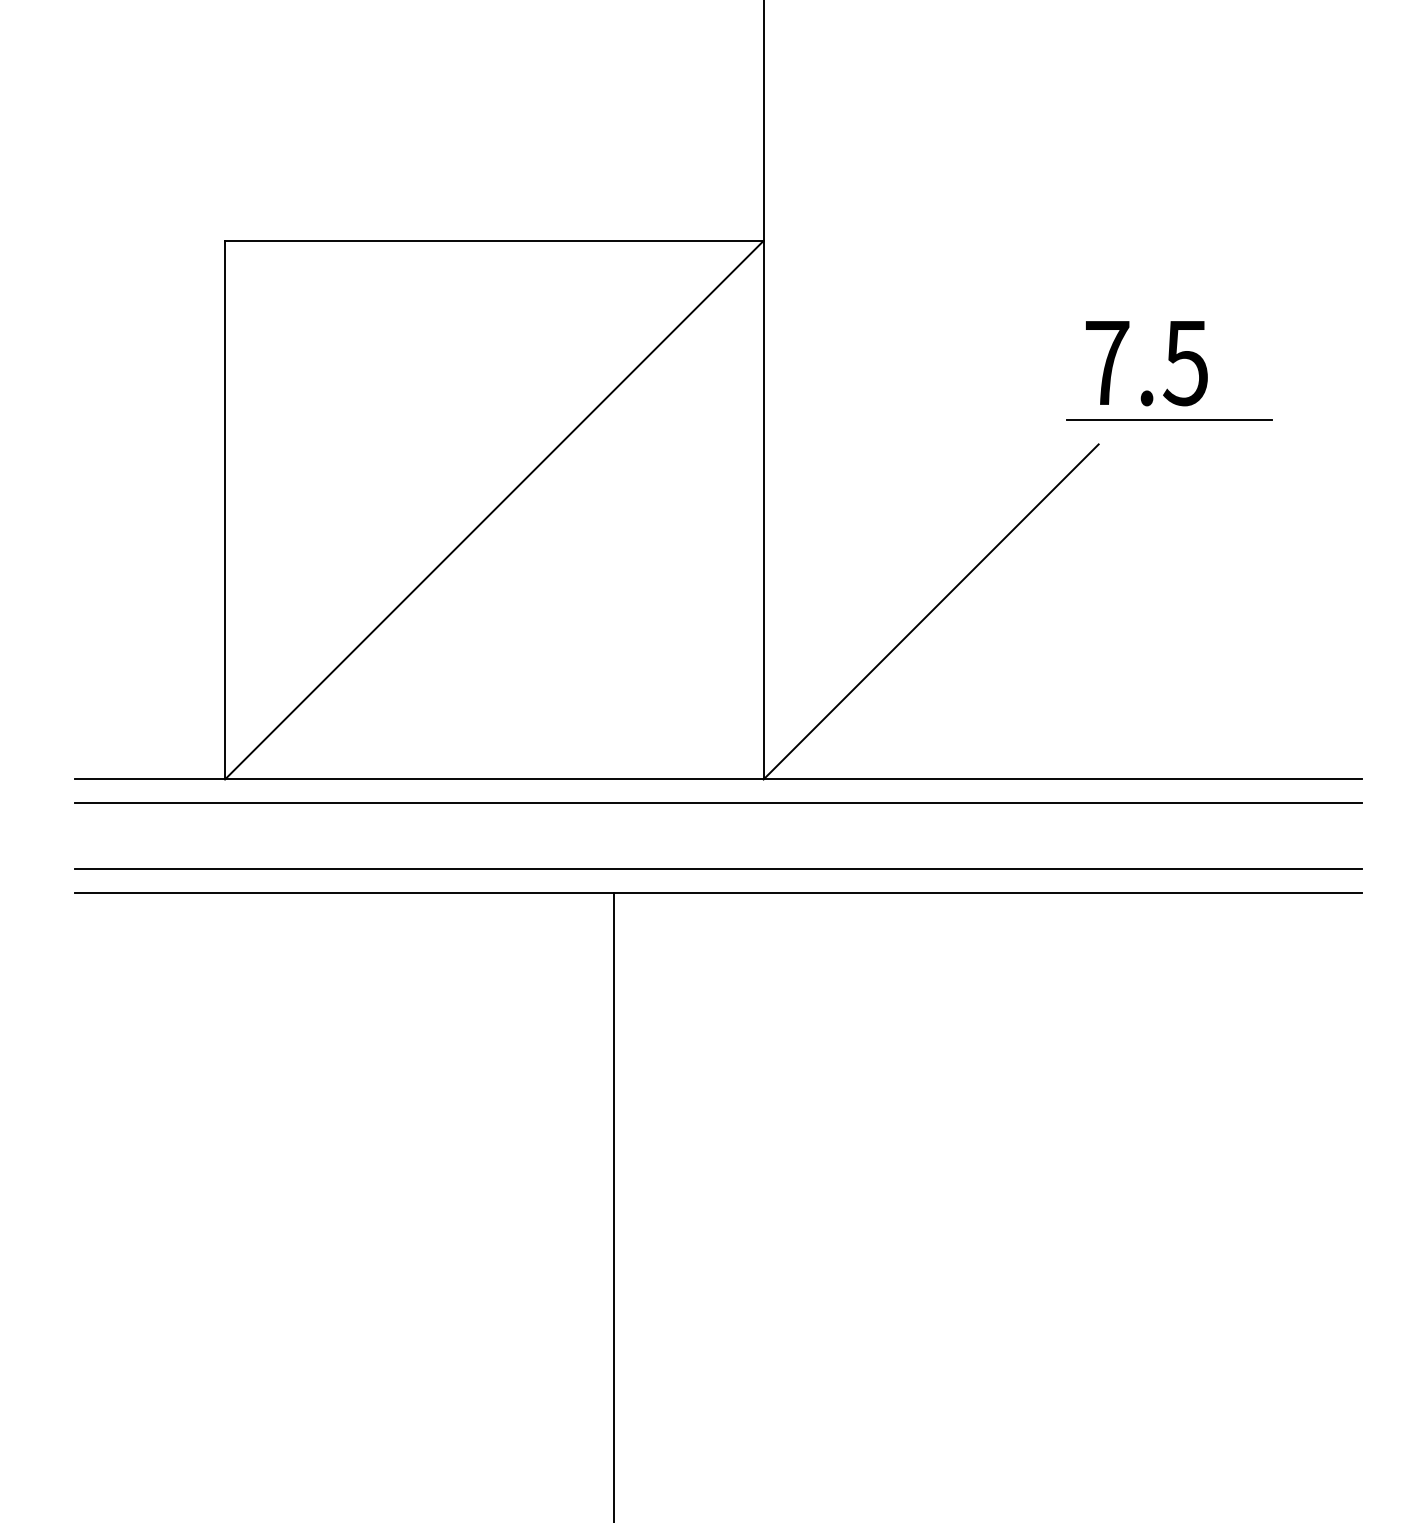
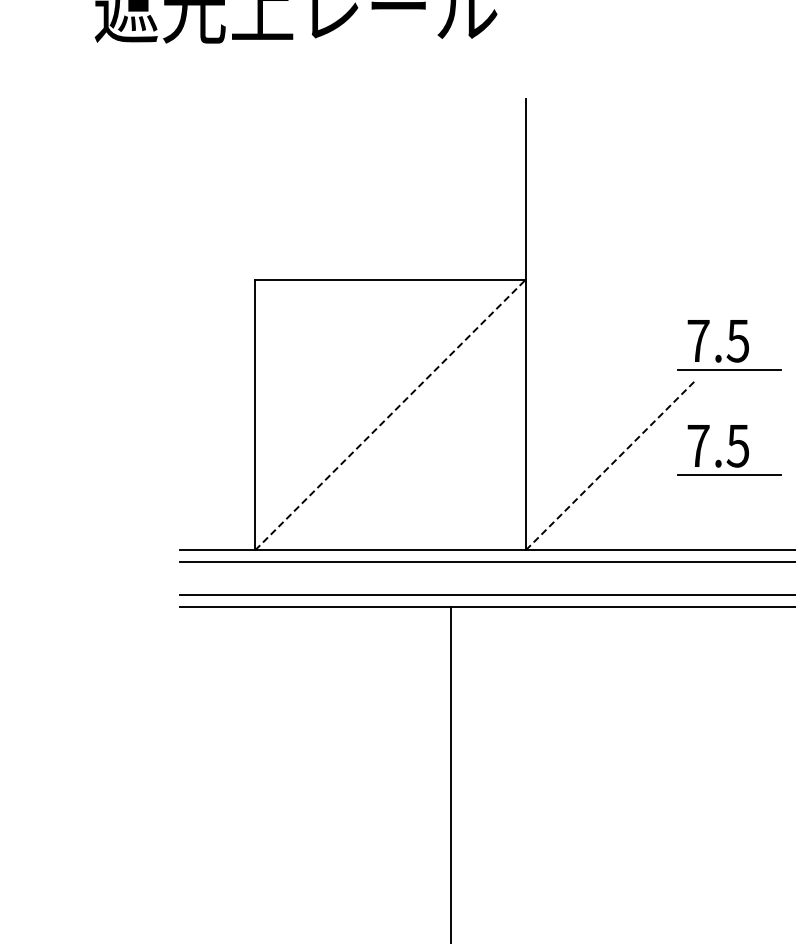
line: (494, 509) -> (390, 414), solid -> dashed
part: (1168, 580) -> (729, 450), added
line: (930, 612) -> (609, 466), solid -> dashed

